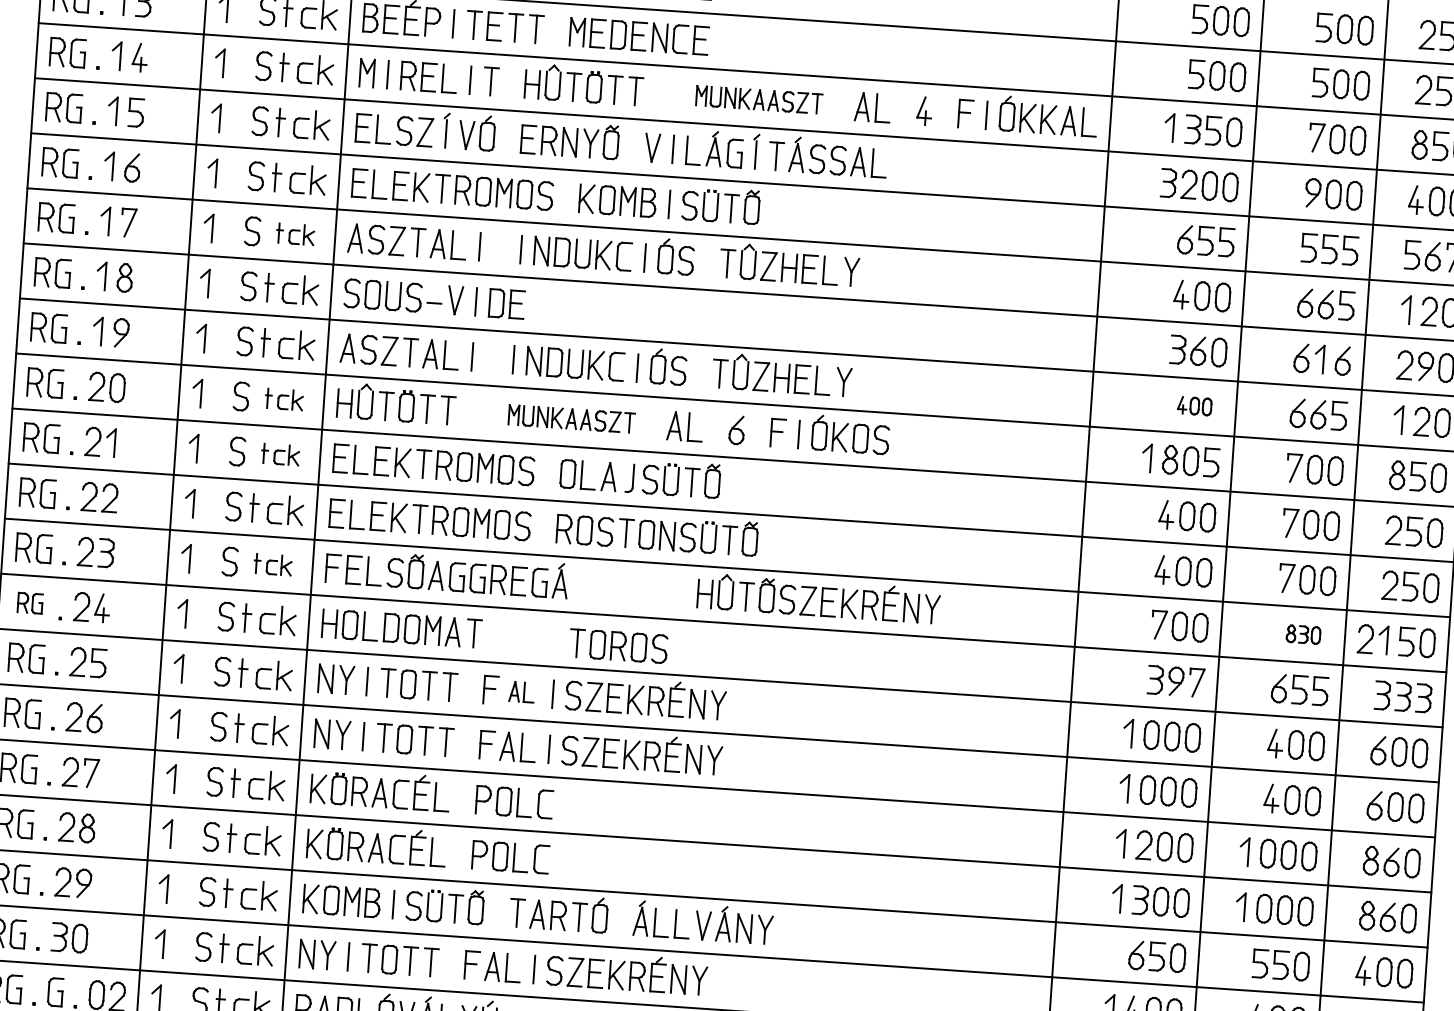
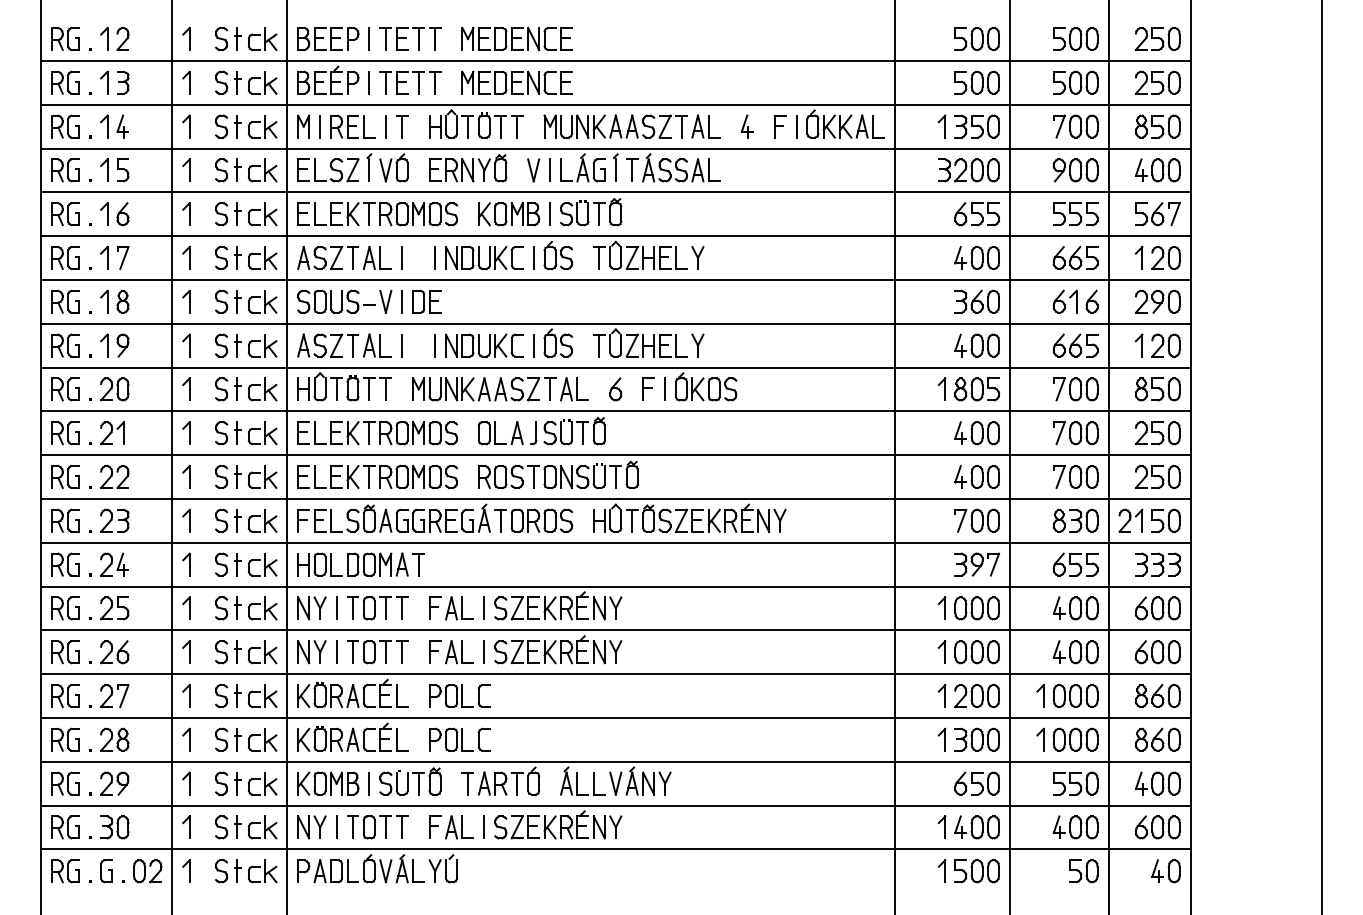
part: (759, 99) -> (615, 126), size x1.43
part: (295, 233) -> (255, 257), size x1.43
part: (284, 399) -> (255, 389), size x1.43
part: (1194, 406) -> (976, 345), size x1.67
part: (571, 419) -> (484, 389), size x1.43
part: (280, 454) -> (255, 433), size x1.43
part: (272, 564) -> (255, 520), size x1.43
part: (30, 603) -> (65, 564), size x1.43
part: (1303, 634) -> (1075, 520), size x1.67
part: (618, 645) -> (533, 520), moved
part: (521, 692) -> (459, 608), size x1.43

